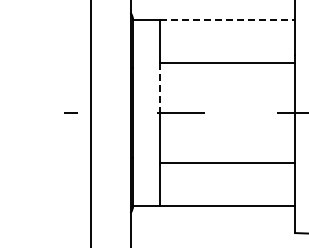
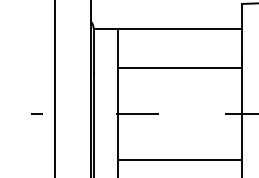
line: (227, 19) -> (180, 28), dashed -> solid
line: (159, 88) -> (117, 91), dashed -> solid

